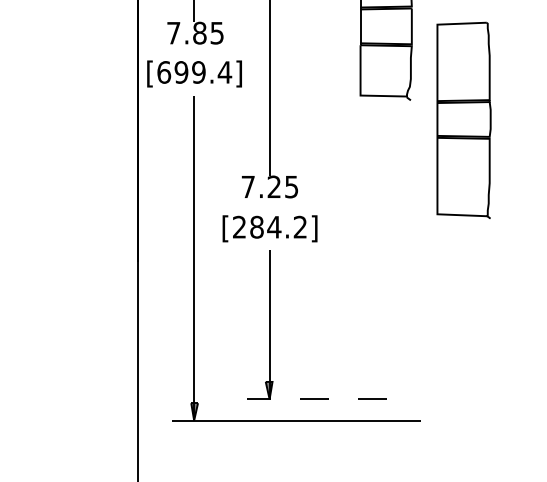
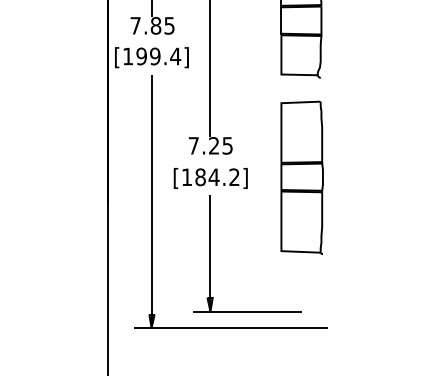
text: (164, 72) -> (128, 56), [699.4] -> [199.4]
part: (463, 119) -> (301, 177), moved
text: (238, 226) -> (186, 176), [284.2] -> [184.2]
line: (315, 399) -> (246, 311), dashed -> solid

